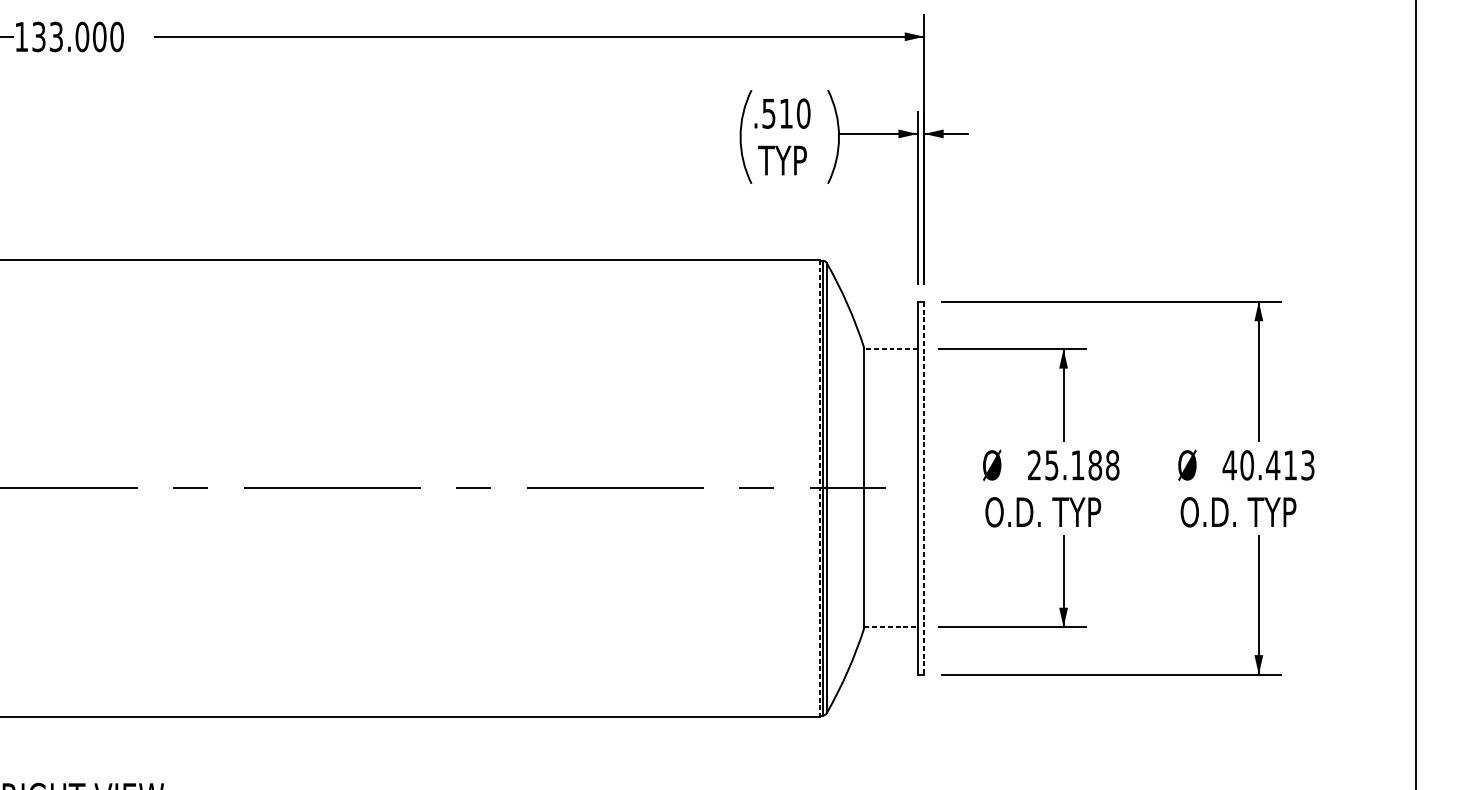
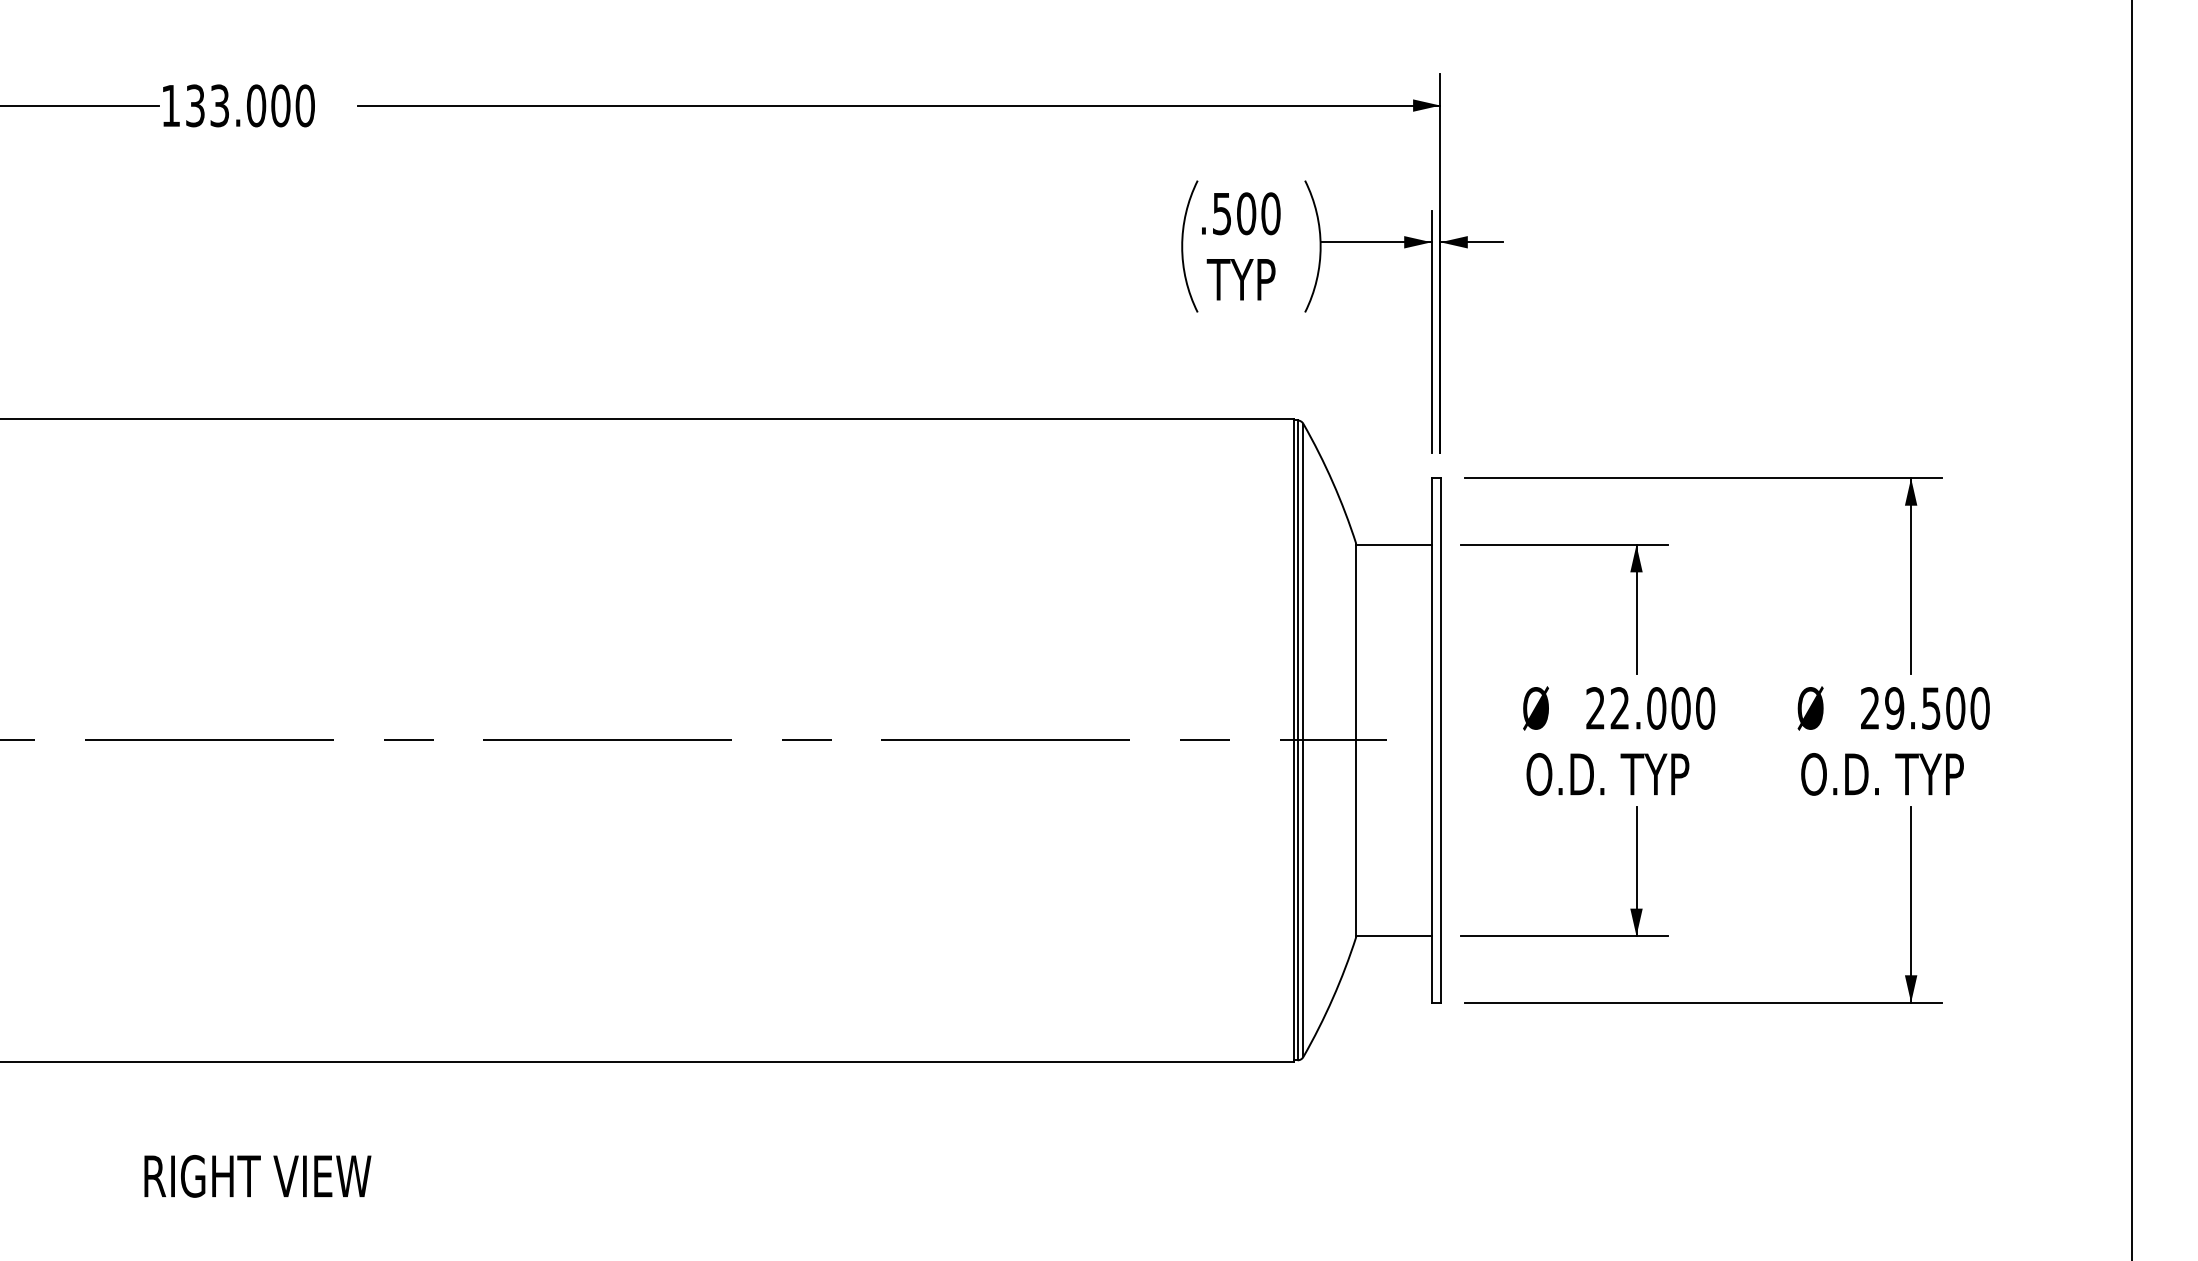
text: (786, 113) -> (1246, 213), .510 -> .500
line: (890, 348) -> (1393, 544), dashed -> solid
text: (1082, 465) -> (1662, 708), 25.188 -> 22.000
text: (1268, 465) -> (1924, 708), 40.413 -> 29.500
line: (819, 488) -> (1293, 740), dashed -> solid
line: (924, 488) -> (1440, 740), dashed -> solid
line: (890, 626) -> (1393, 935), dashed -> solid

